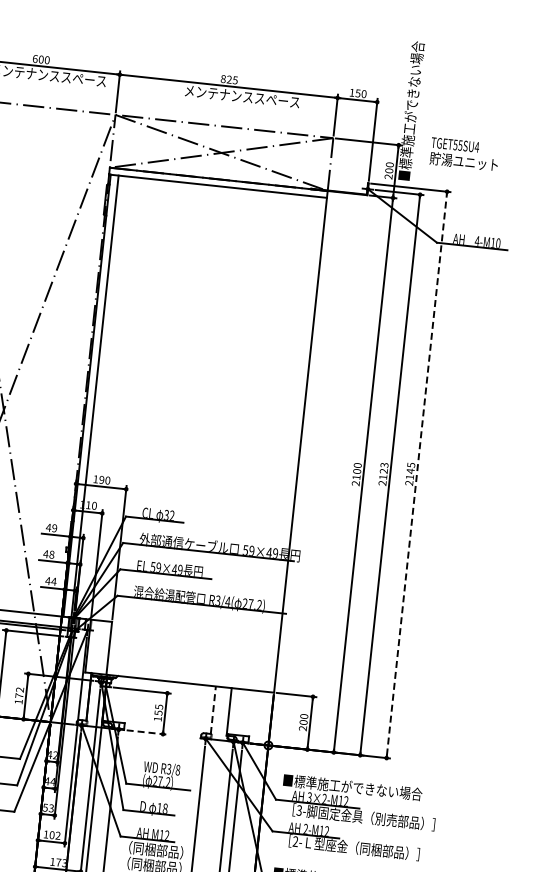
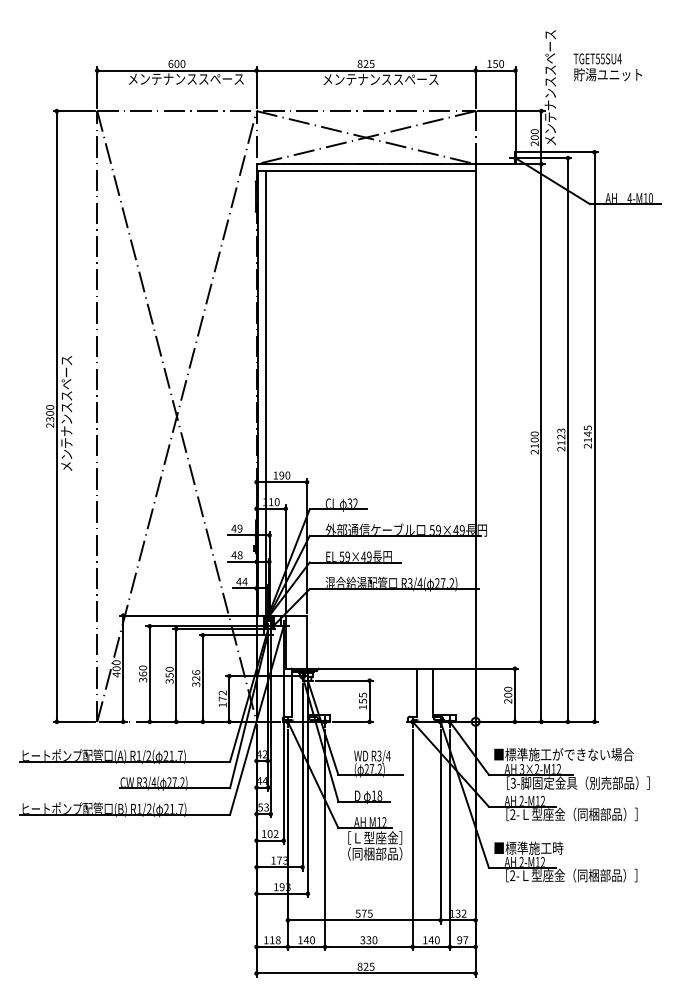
text: (410, 110) -> (549, 75), ■標準施工ができない場合 -> メンテナンススペース
text: (464, 154) -> (607, 67), moved
line: (416, 474) -> (594, 436), dashed -> solid
line: (213, 710) -> (417, 692), dashed -> solid
line: (147, 732) -> (353, 721), dashed -> solid
text: (178, 769) -> (388, 755), R3/8 -> R3/4
text: (156, 849) -> (375, 837), （同梱部品） -> ［Ｌ型座金］

